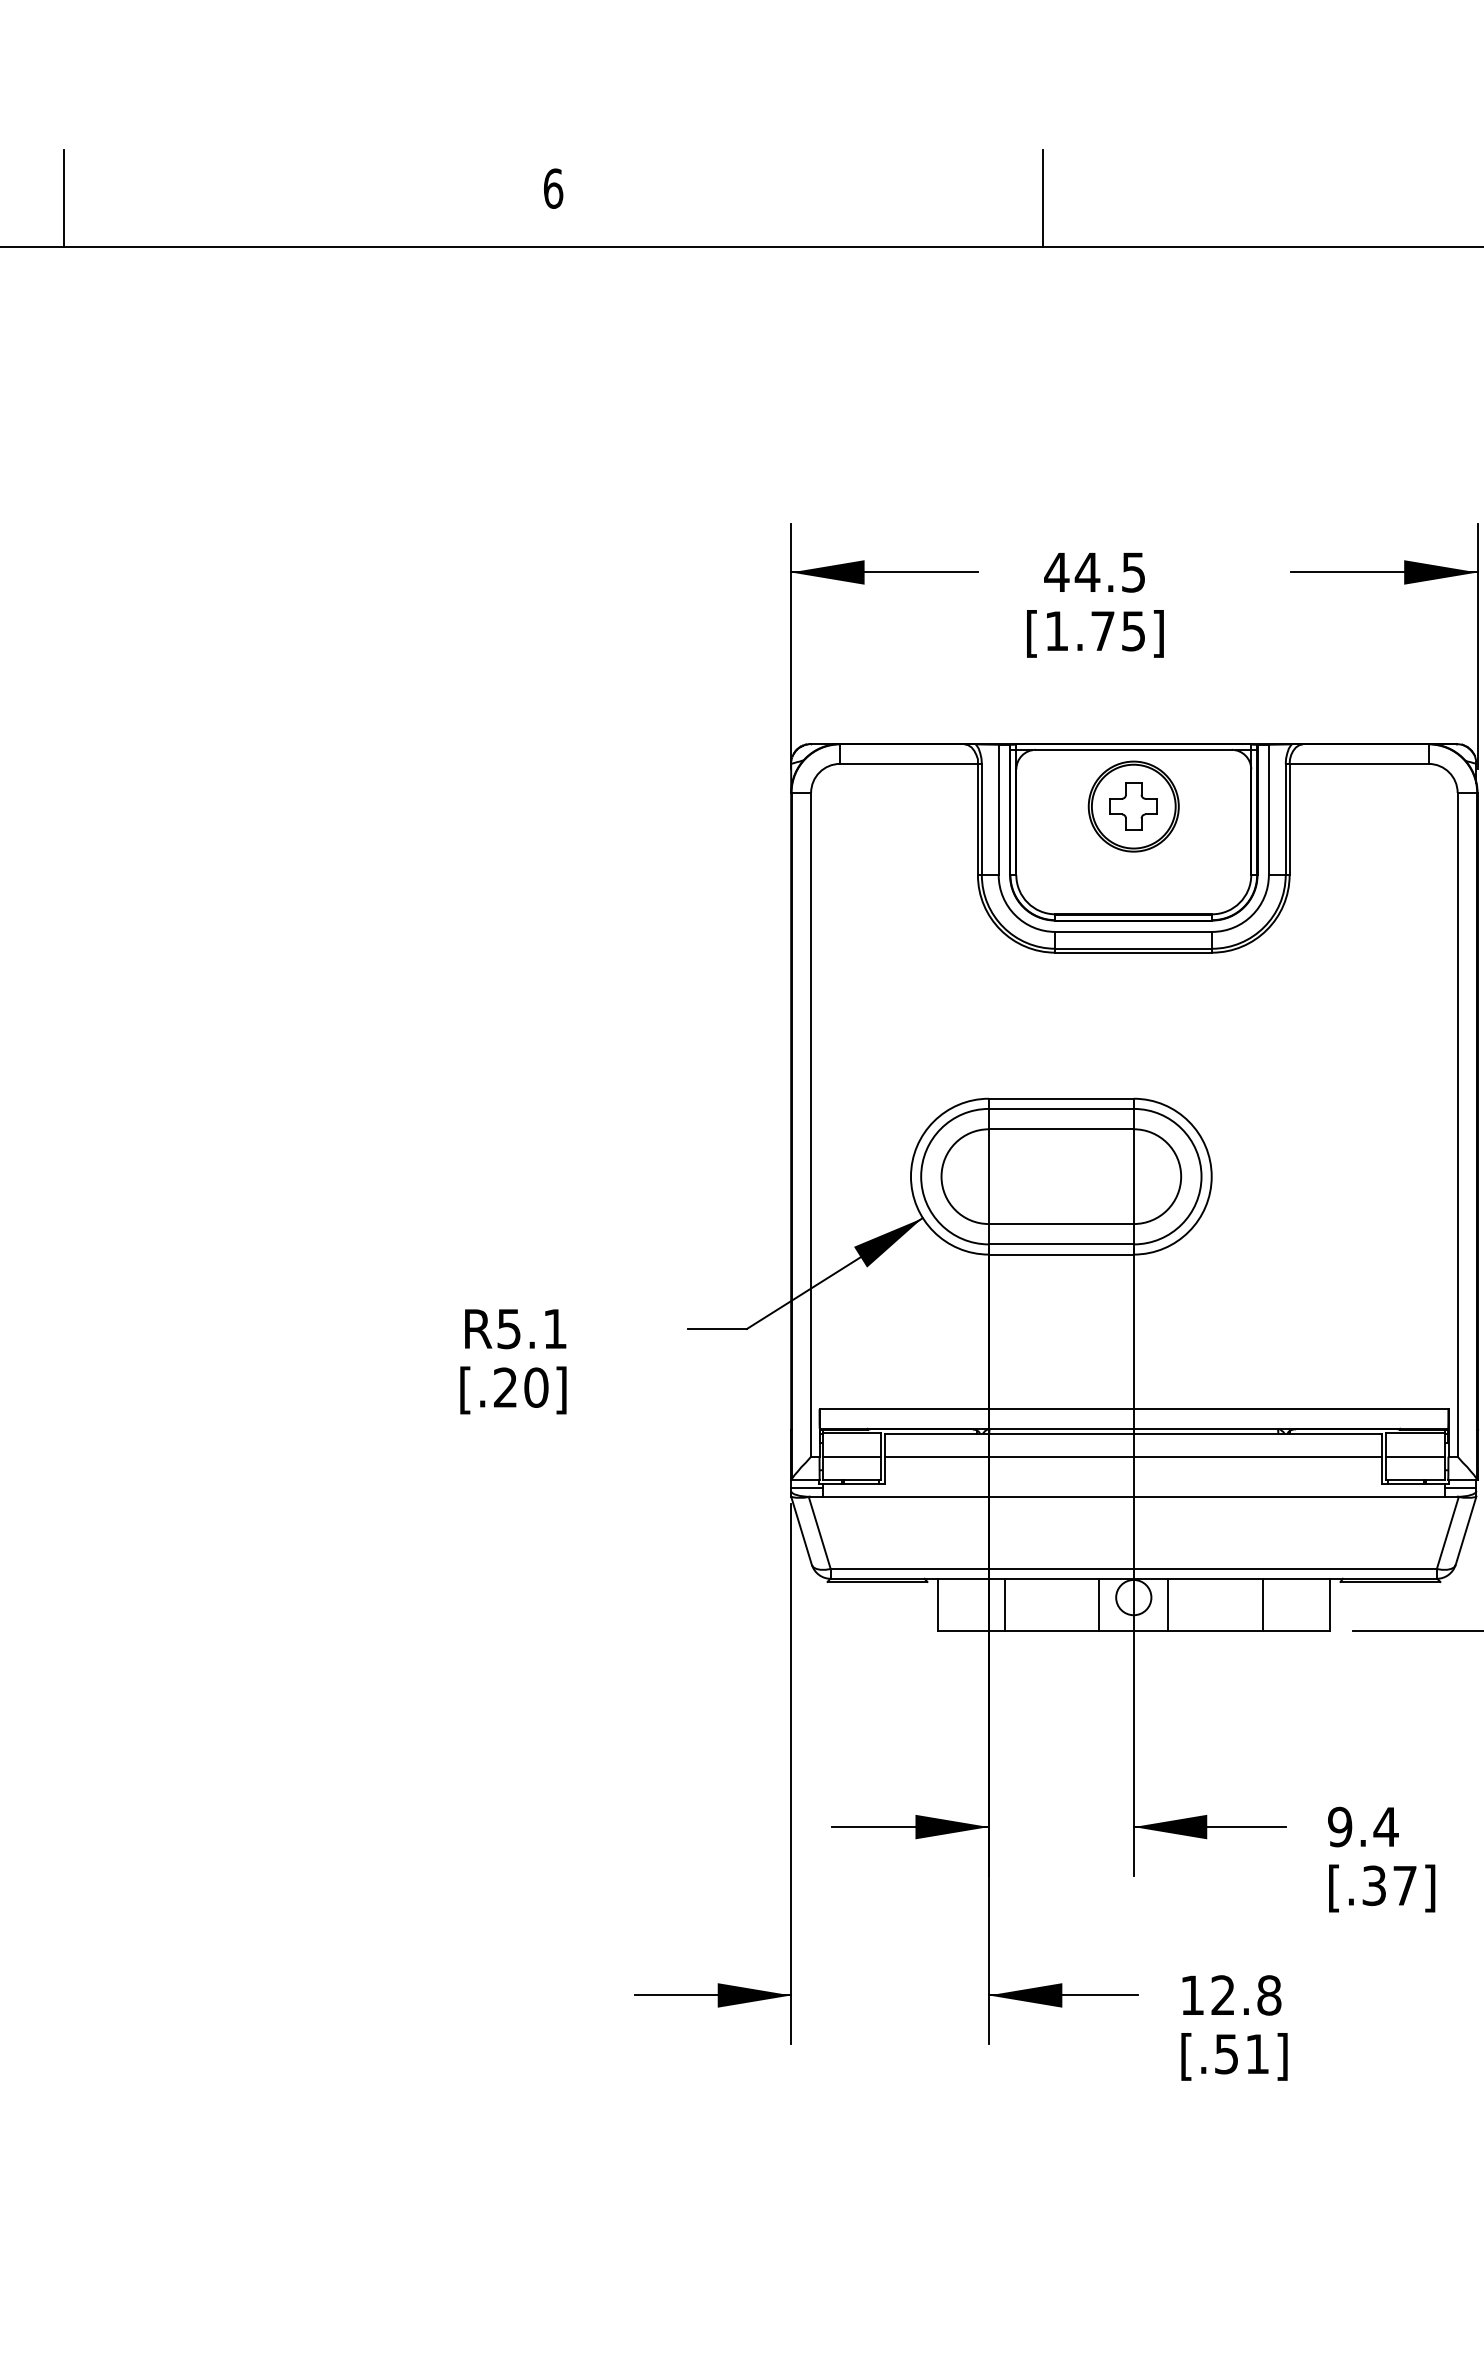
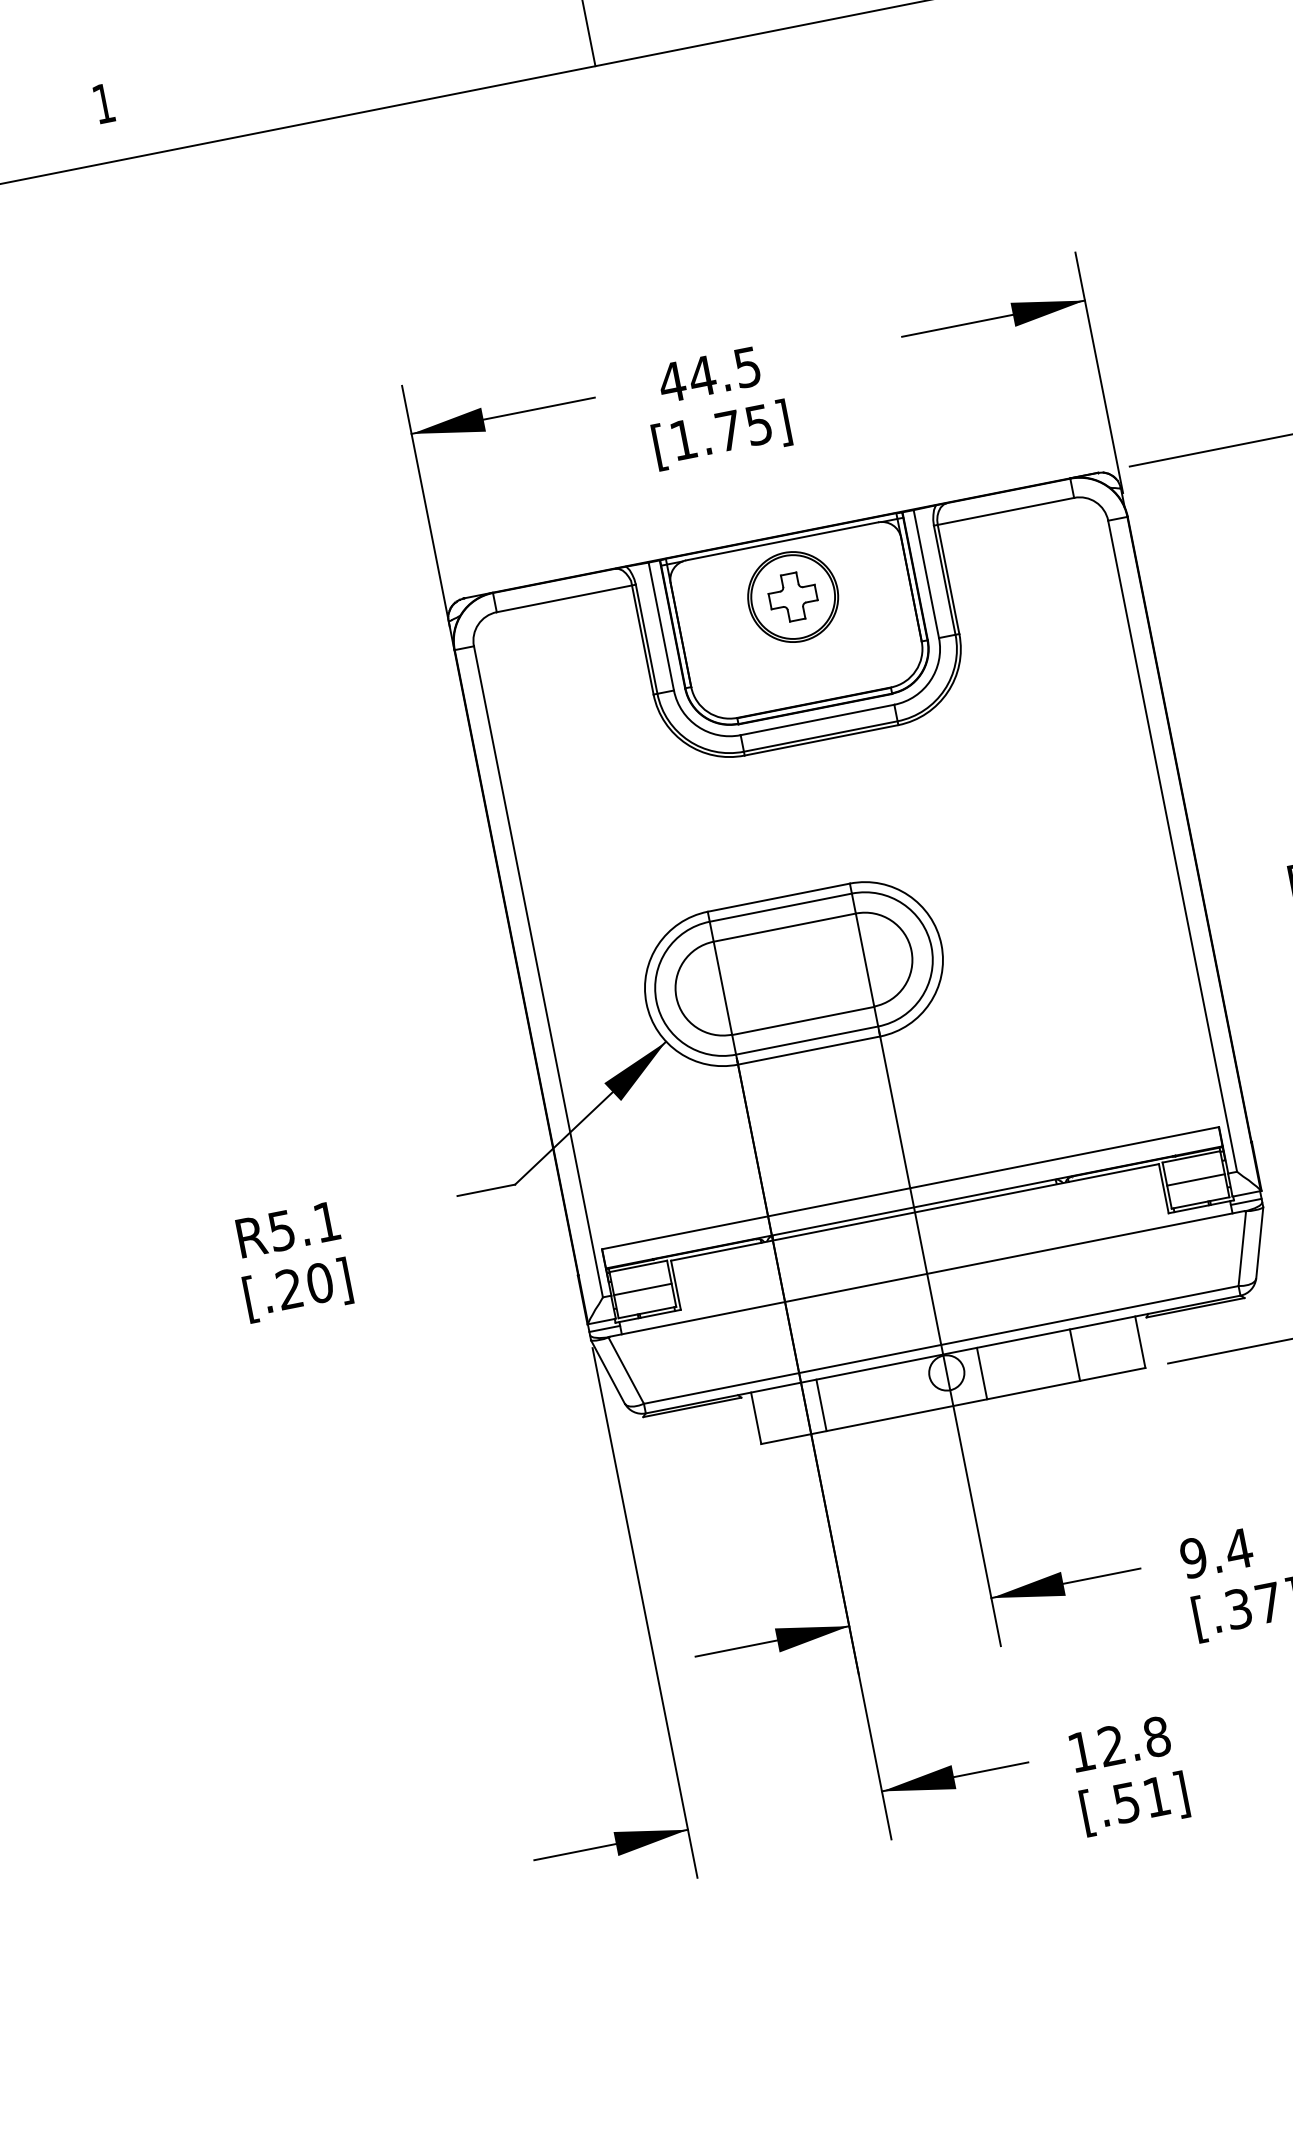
text: (553, 188) -> (103, 103), 6 -> 1
line: (1133, 1457) -> (919, 1235), removed
line: (1099, 1604) -> (914, 1386), removed

